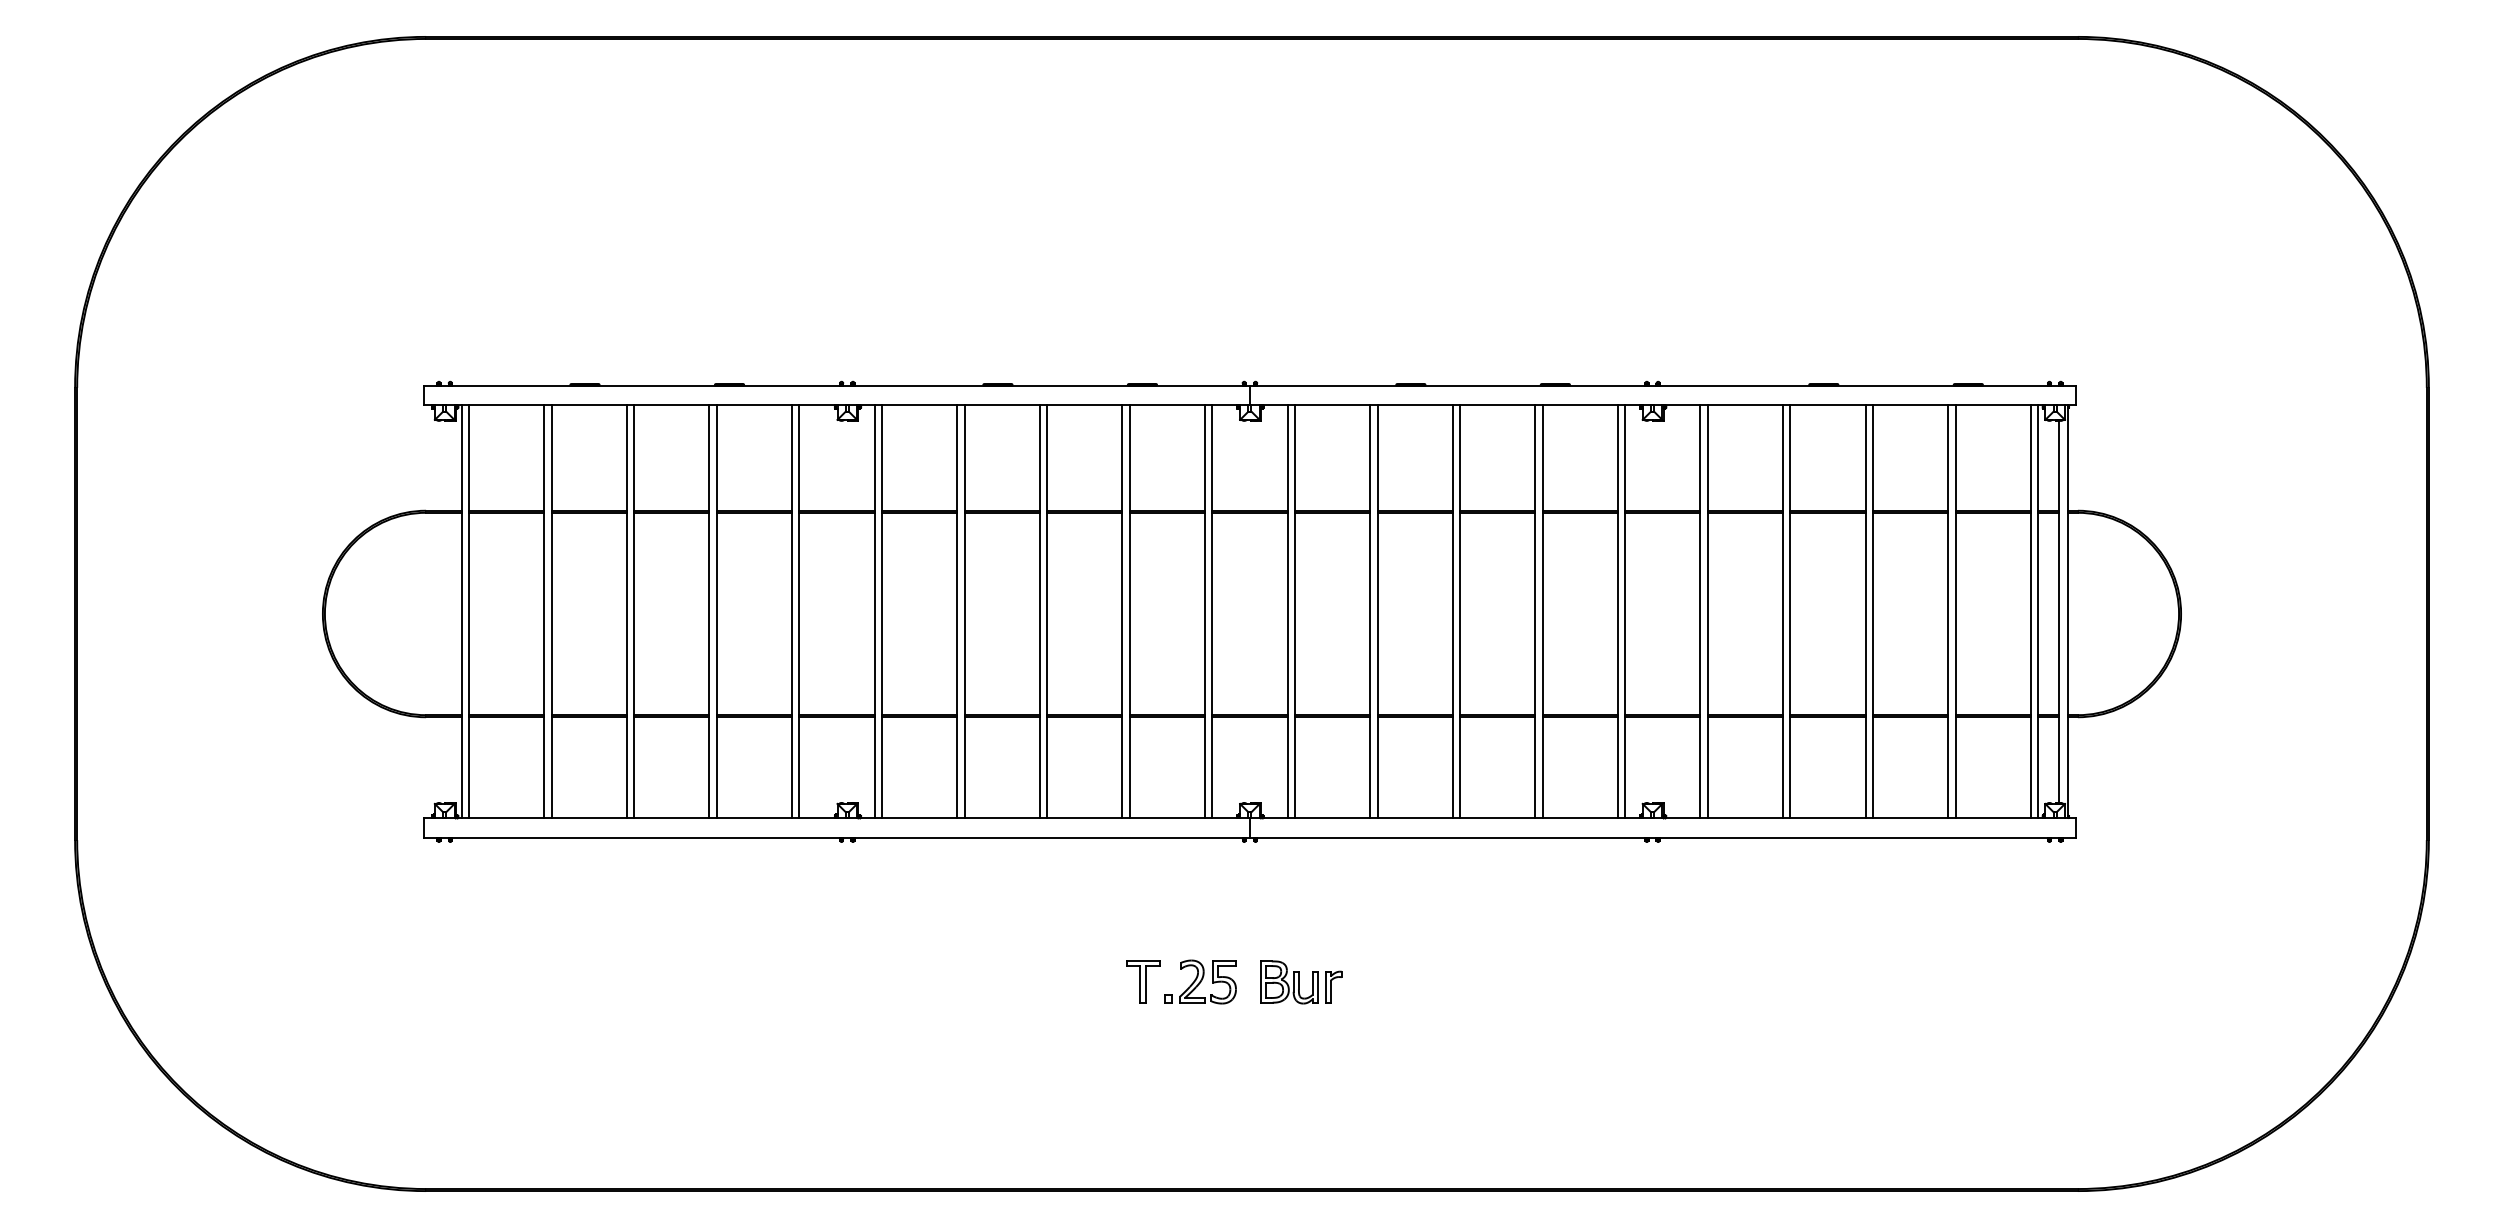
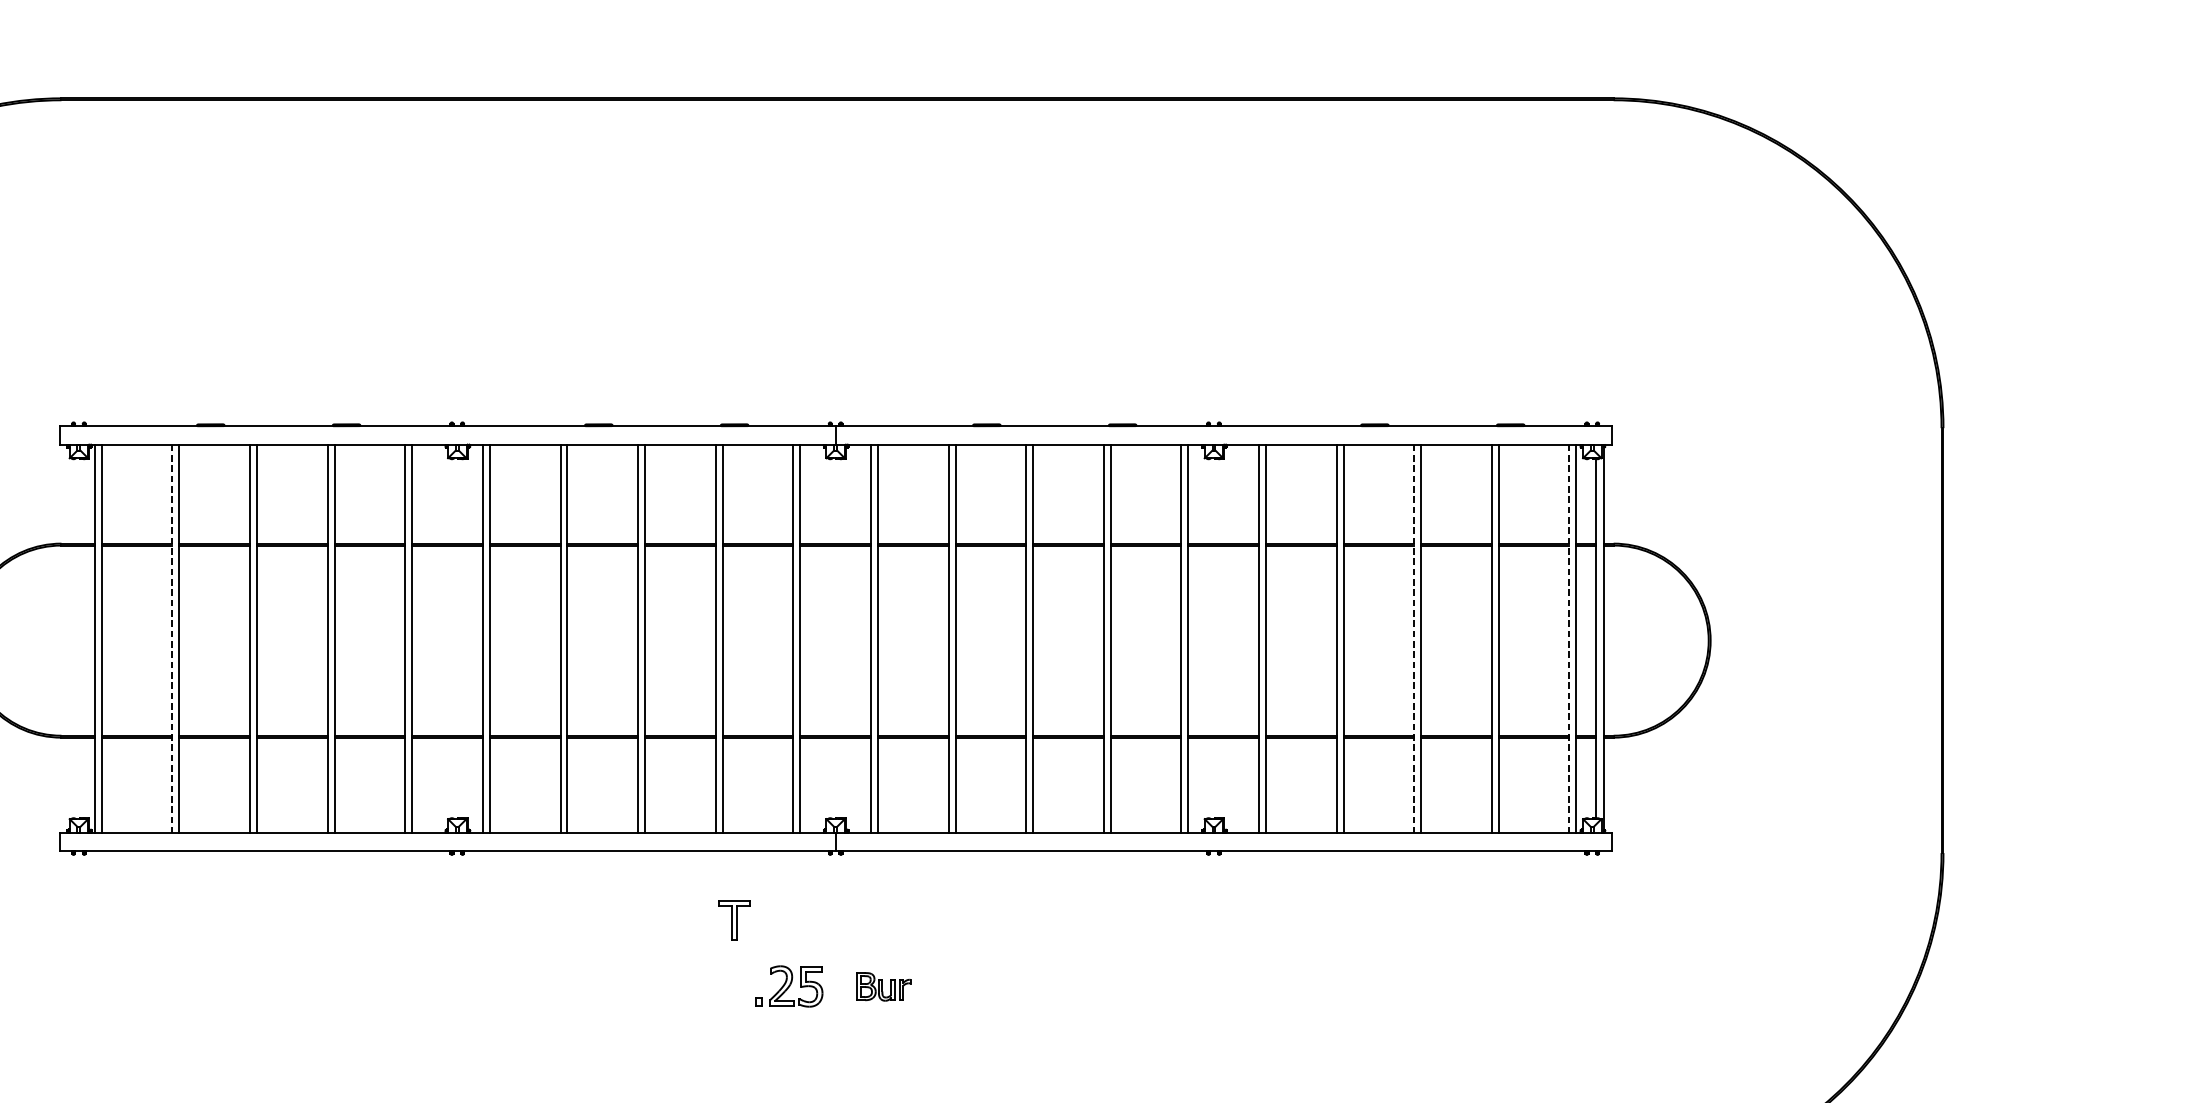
line: (544, 612) -> (172, 639), solid -> dashed
line: (1865, 612) -> (1414, 639), solid -> dashed
line: (2030, 612) -> (1569, 639), solid -> dashed
part: (1143, 981) -> (734, 920), moved
part: (1301, 982) -> (884, 986), size x0.7

